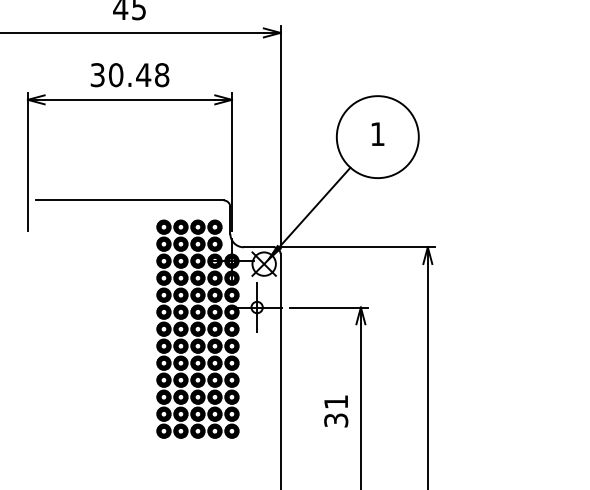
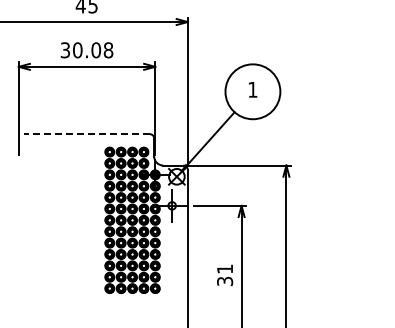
text: (144, 75) -> (96, 50), 30.48 -> 30.08
line: (130, 200) -> (87, 134), solid -> dashed

